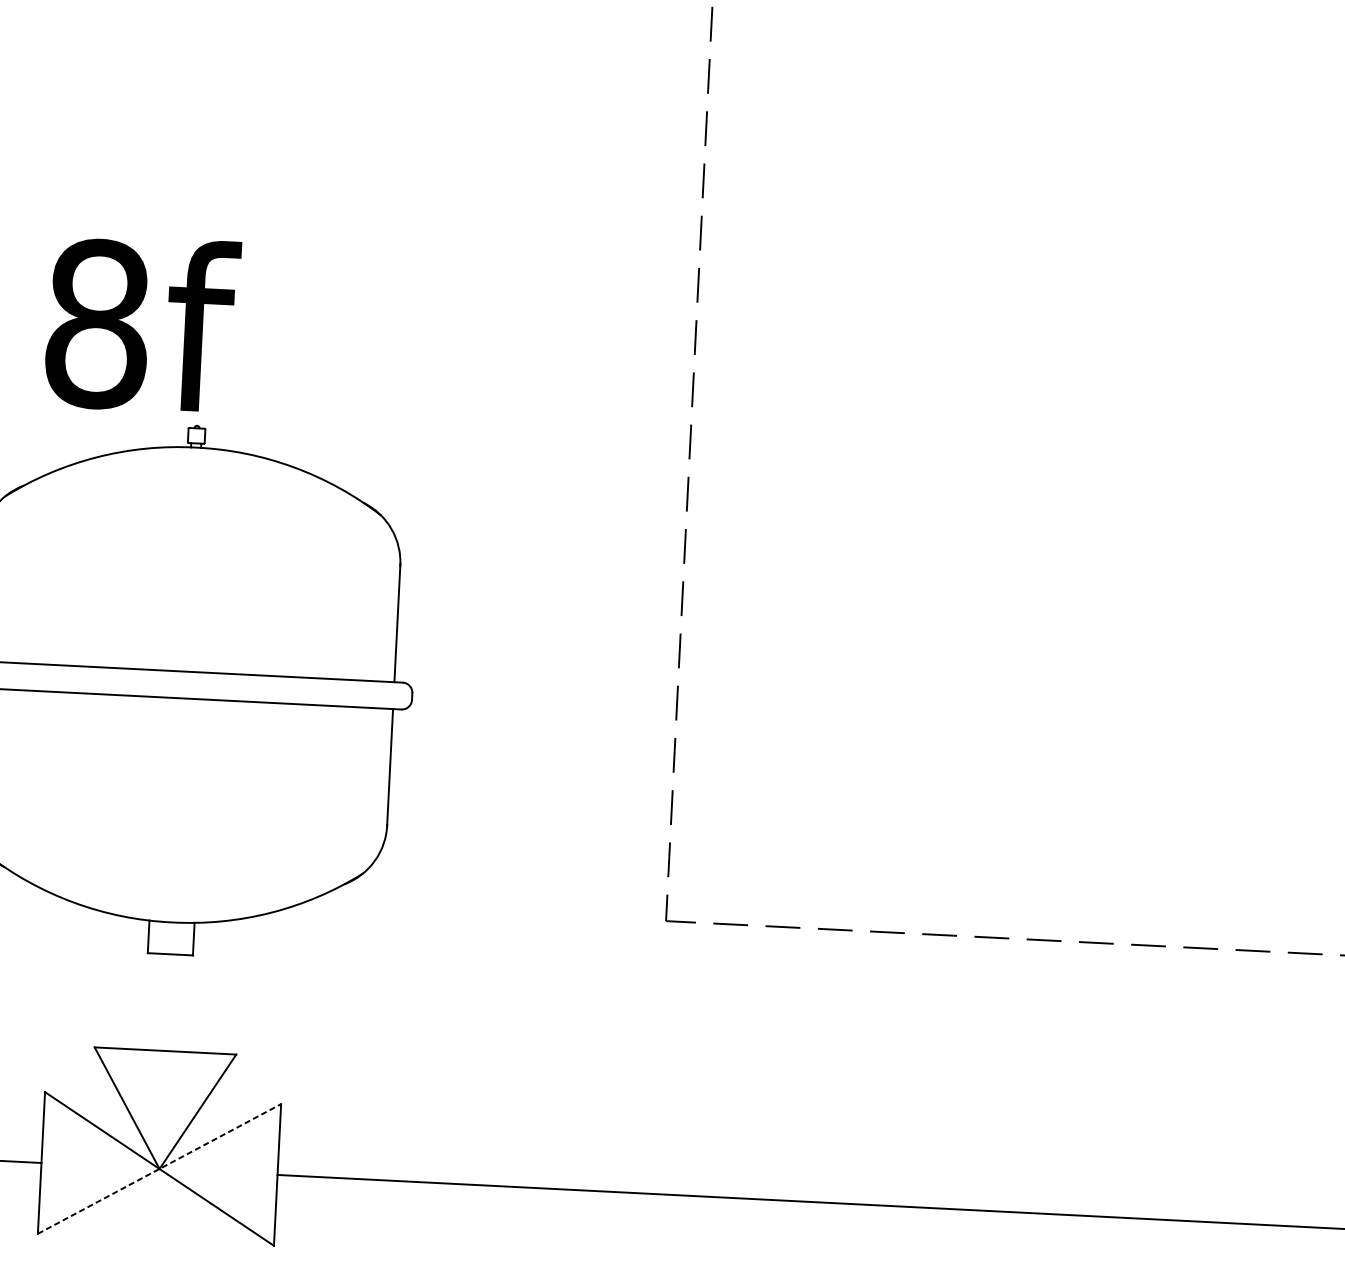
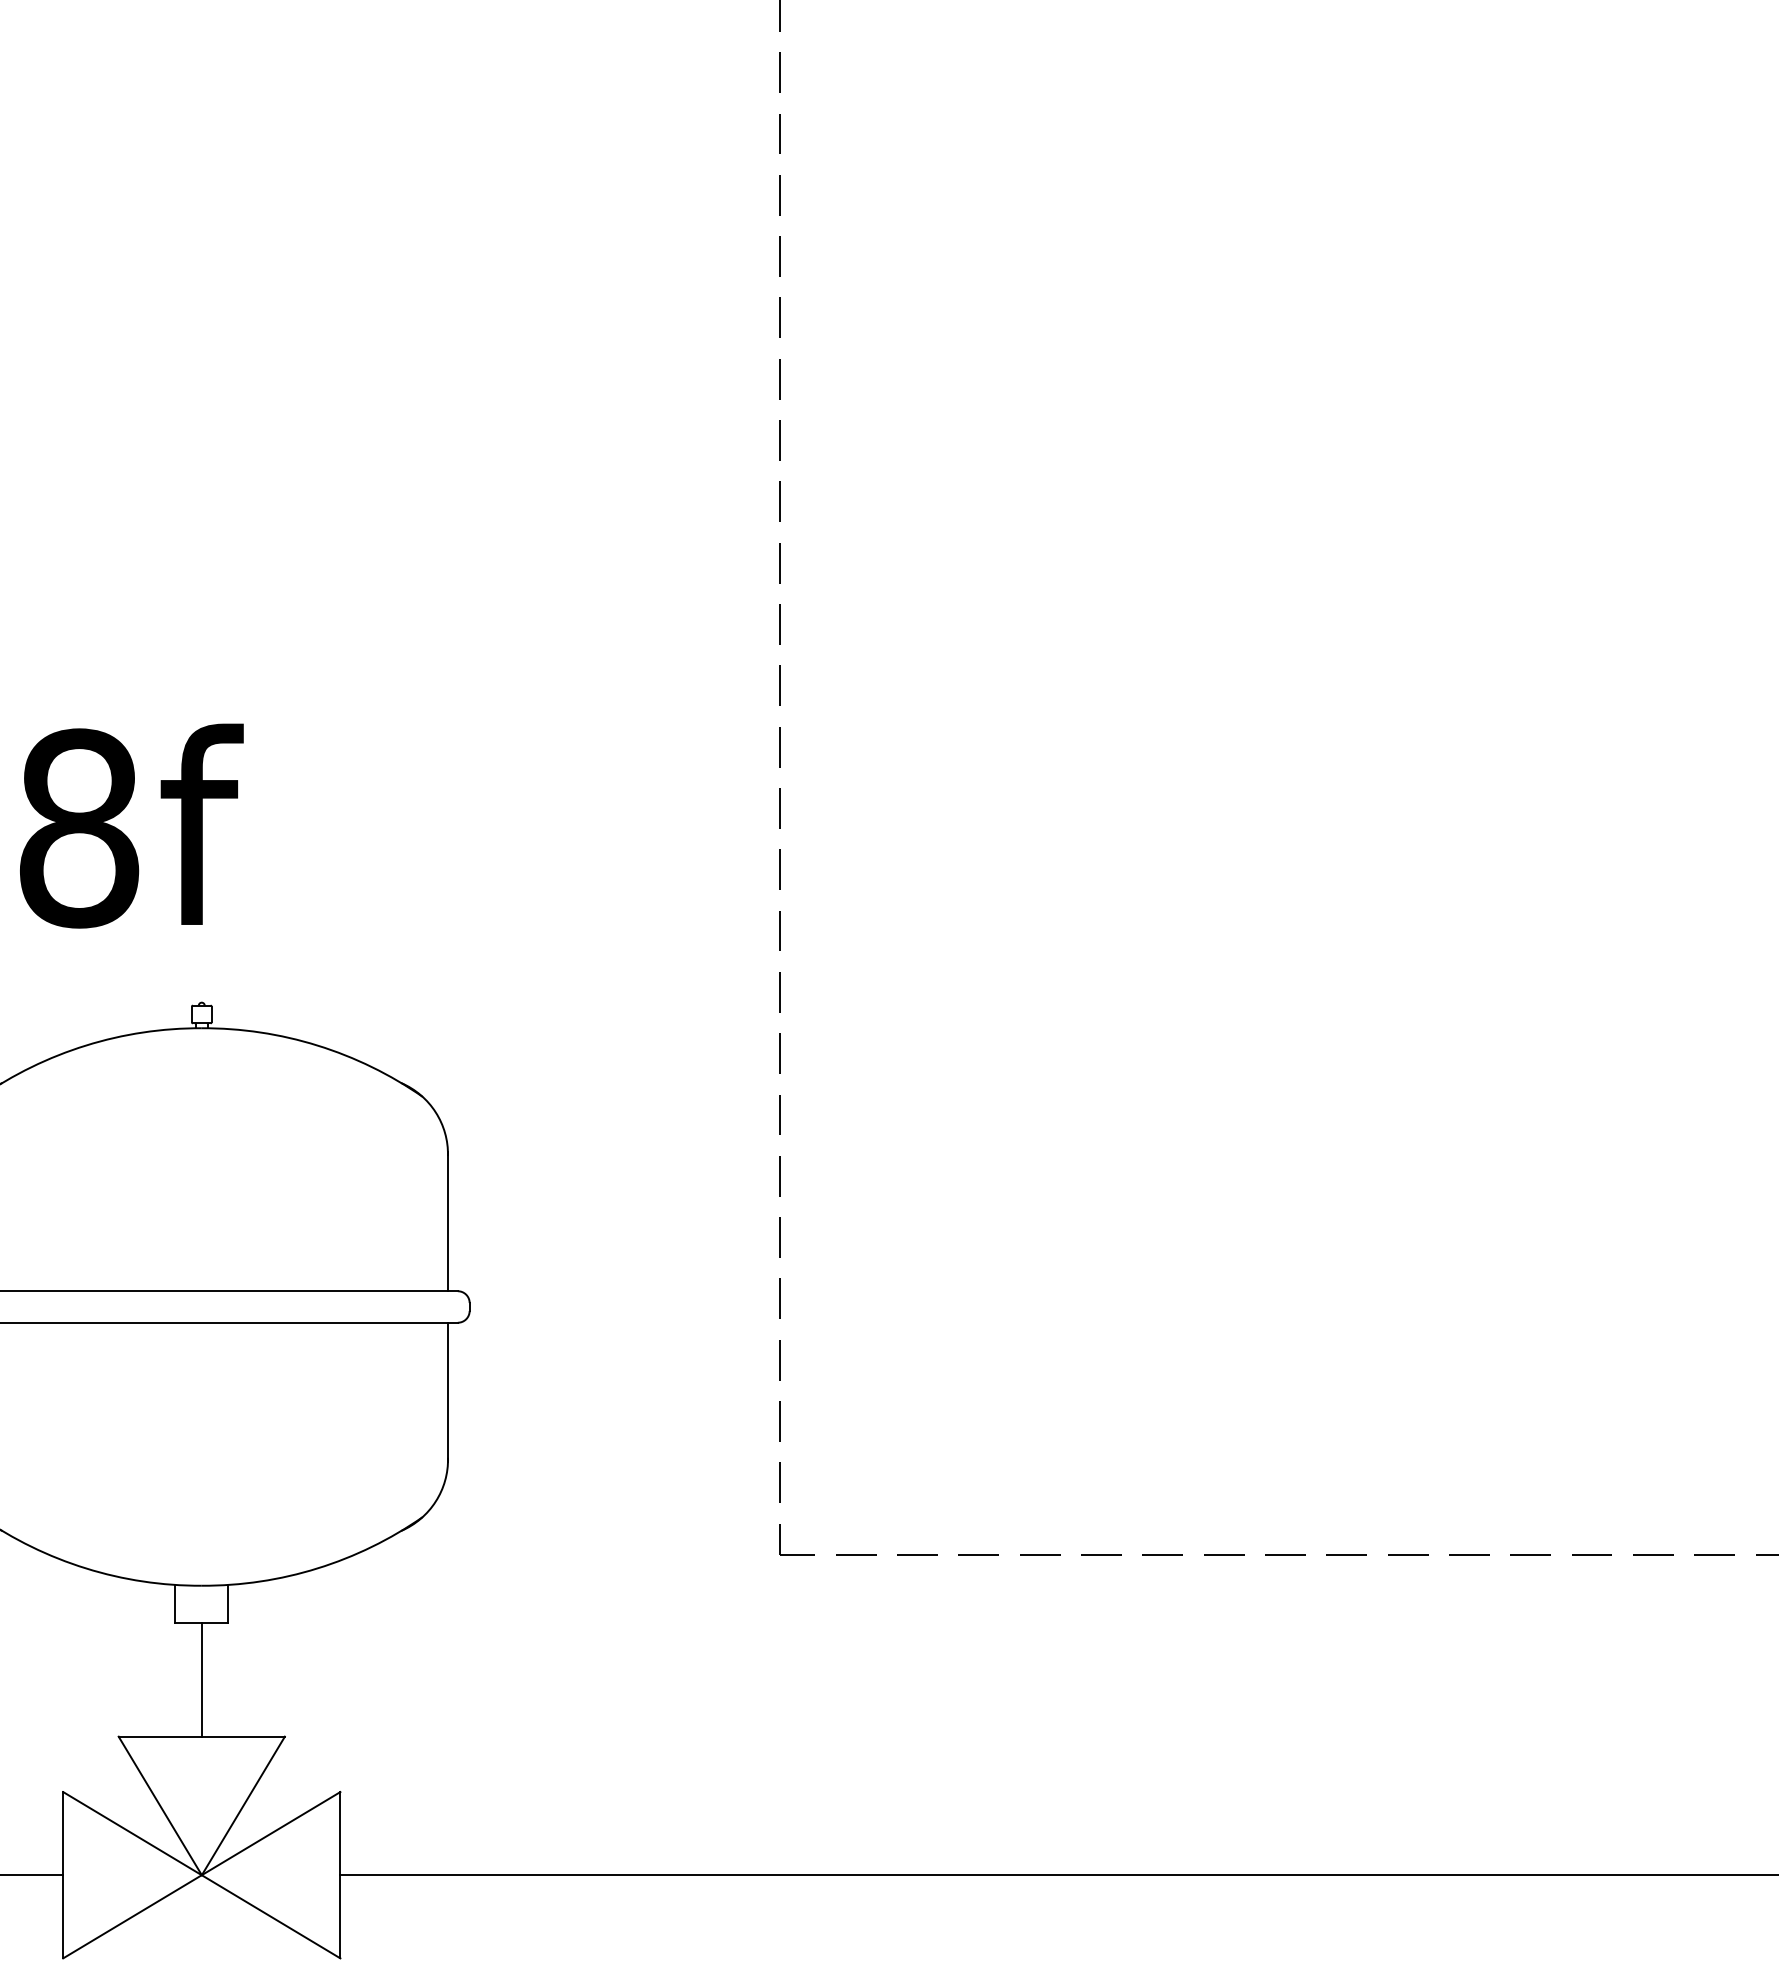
text: (142, 323) -> (131, 825), moved
line: (167, 1002) -> (201, 1679), added
line: (159, 1169) -> (201, 1875), dashed -> solid

